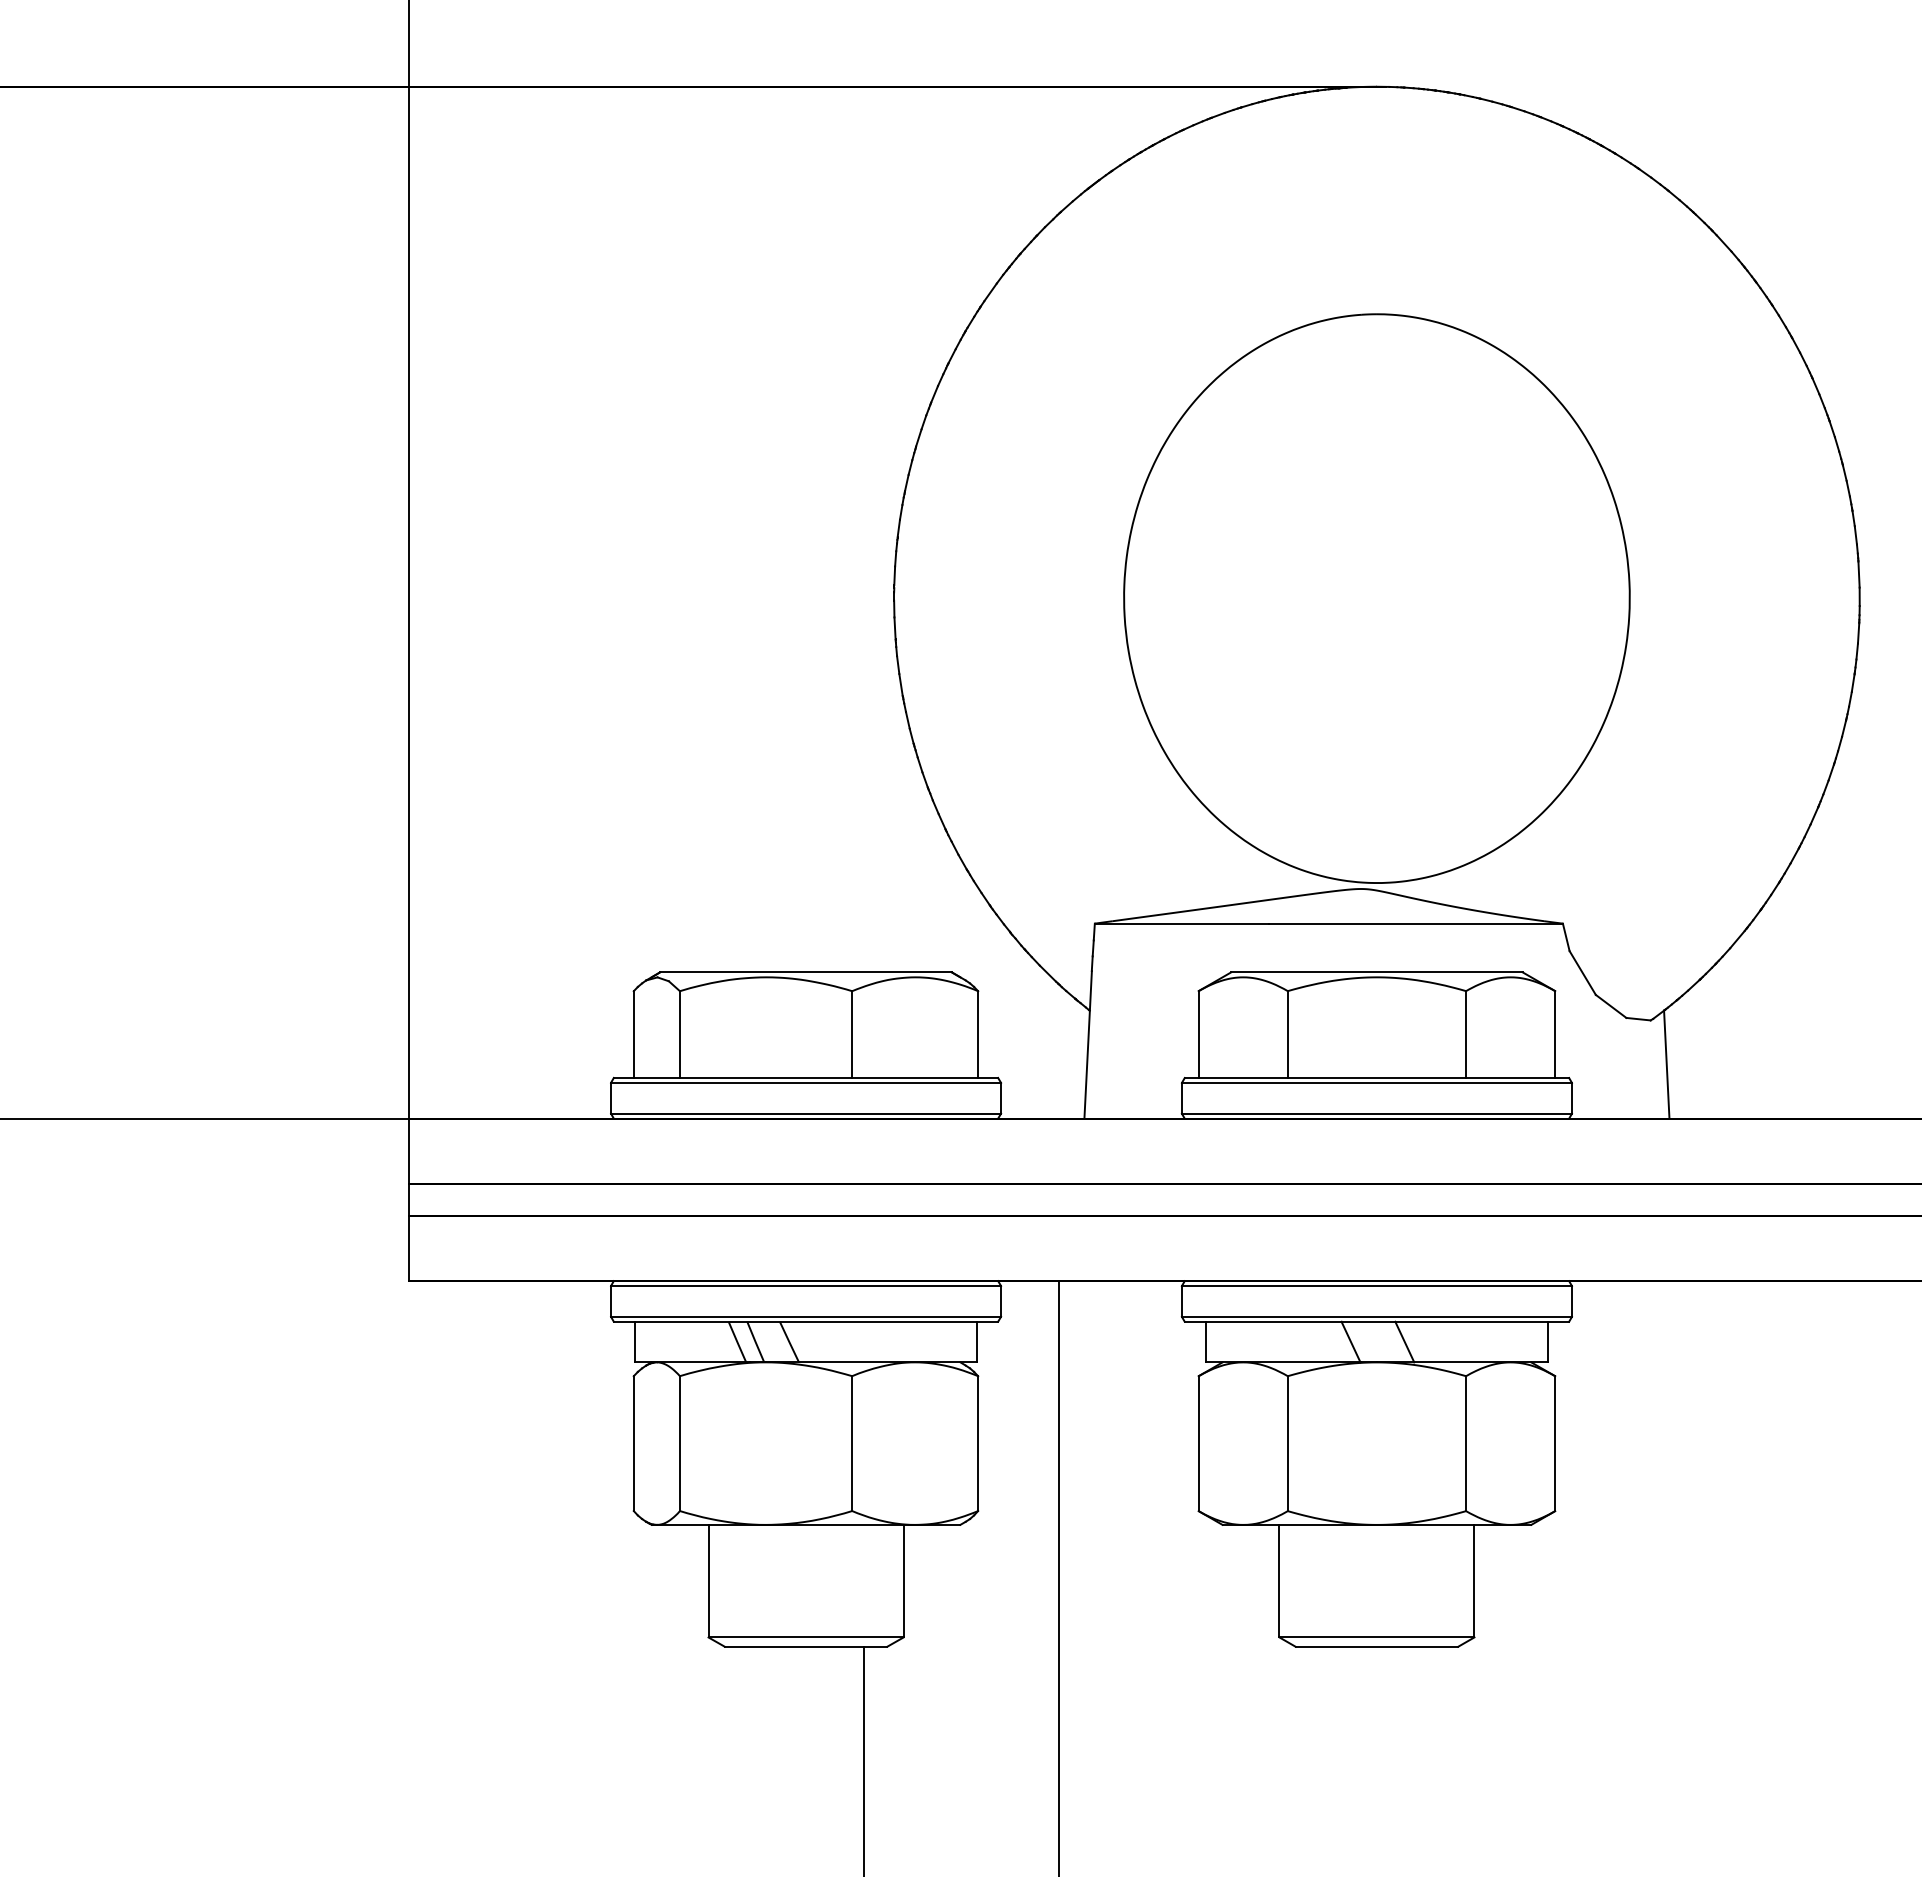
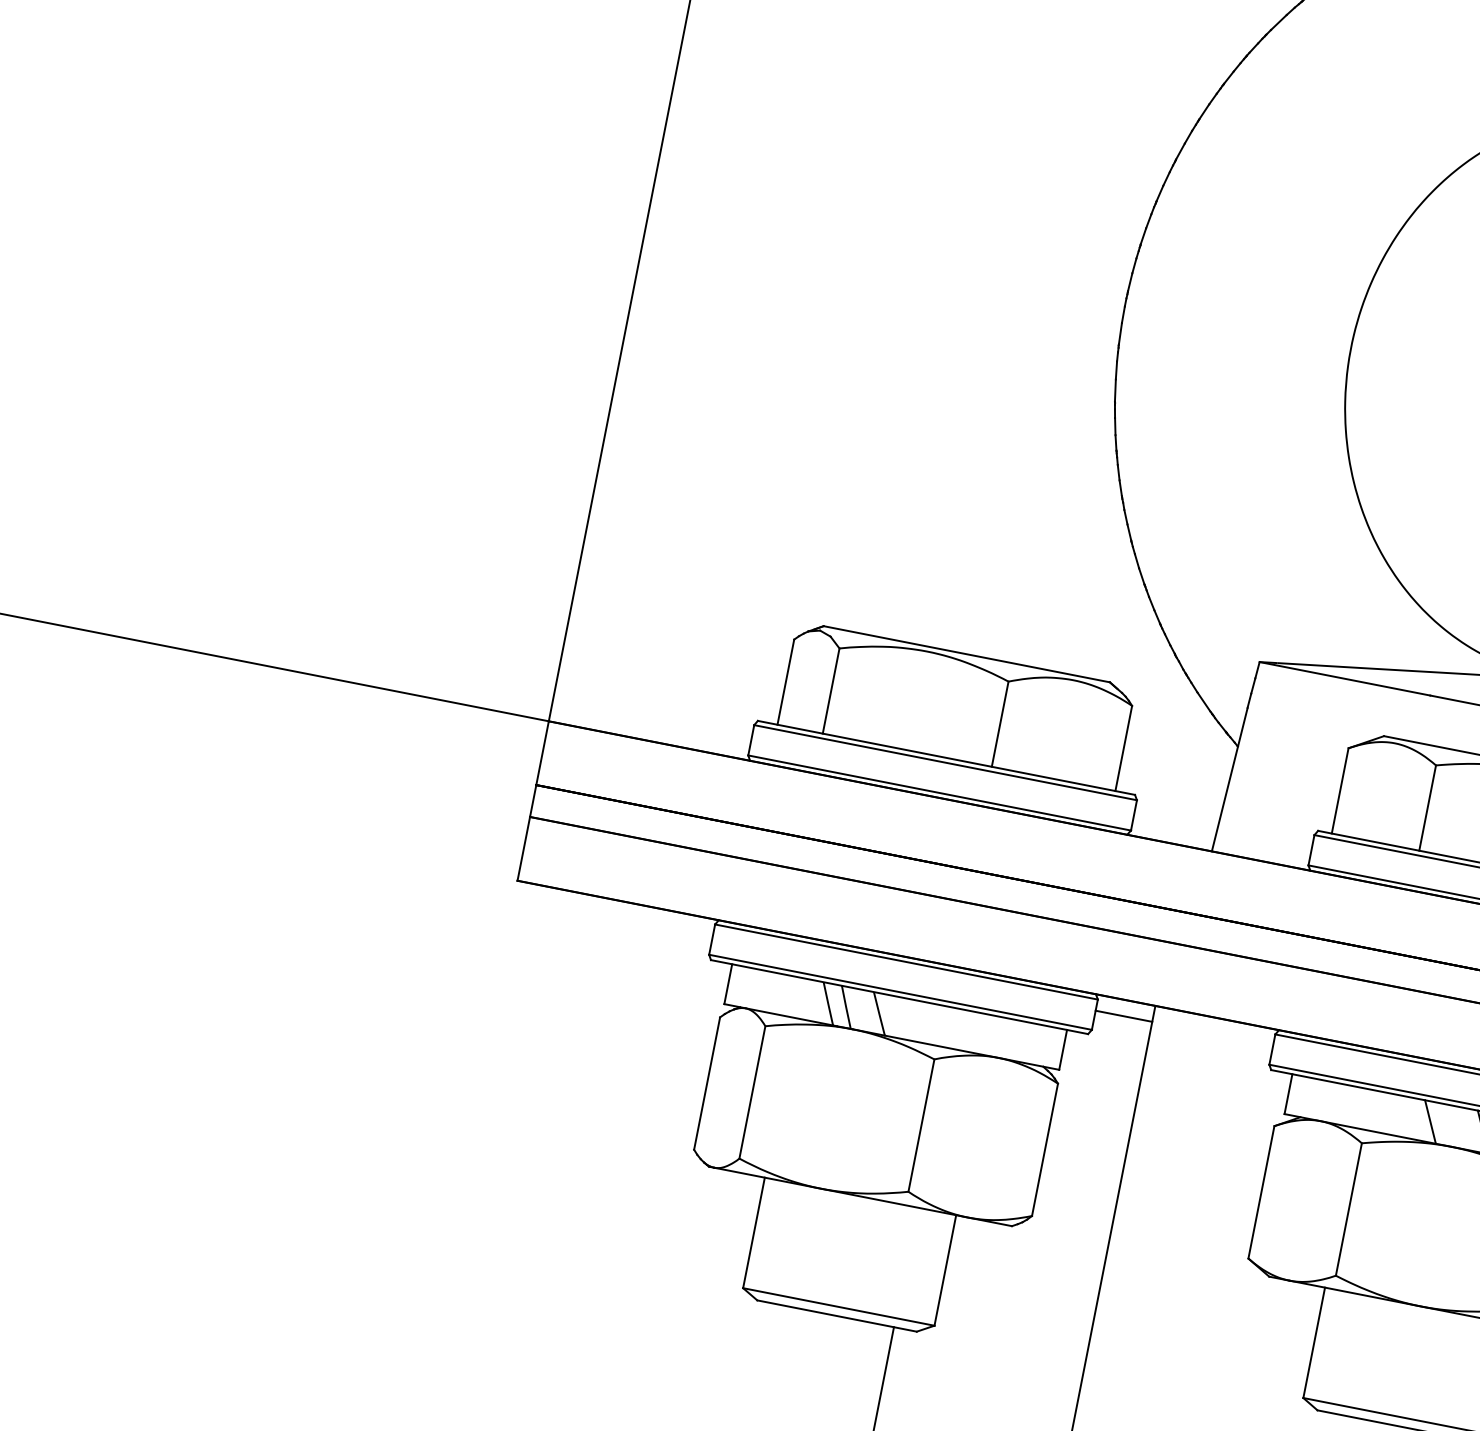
line: (1029, 1297) -> (1123, 1016), added

